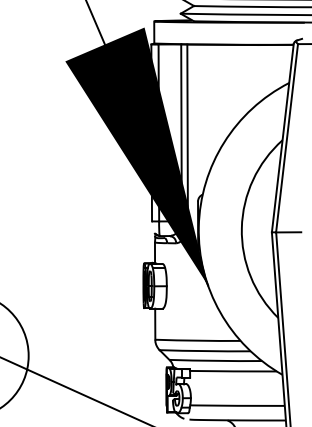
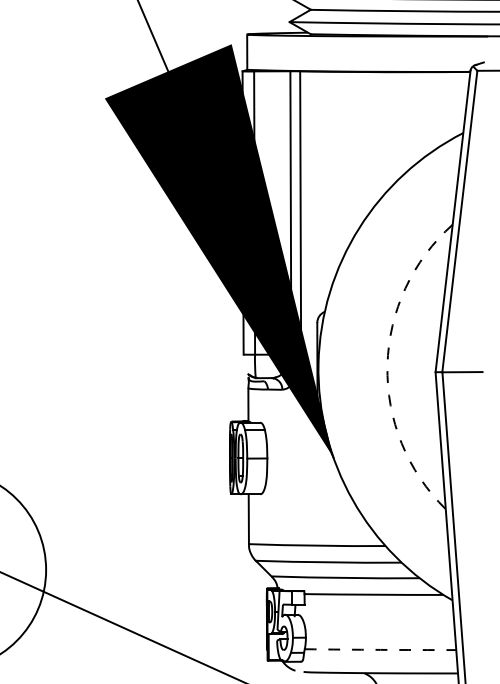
arc: (241, 228) -> (386, 366), solid -> dashed
arc: (237, 405) -> (380, 649), solid -> dashed

